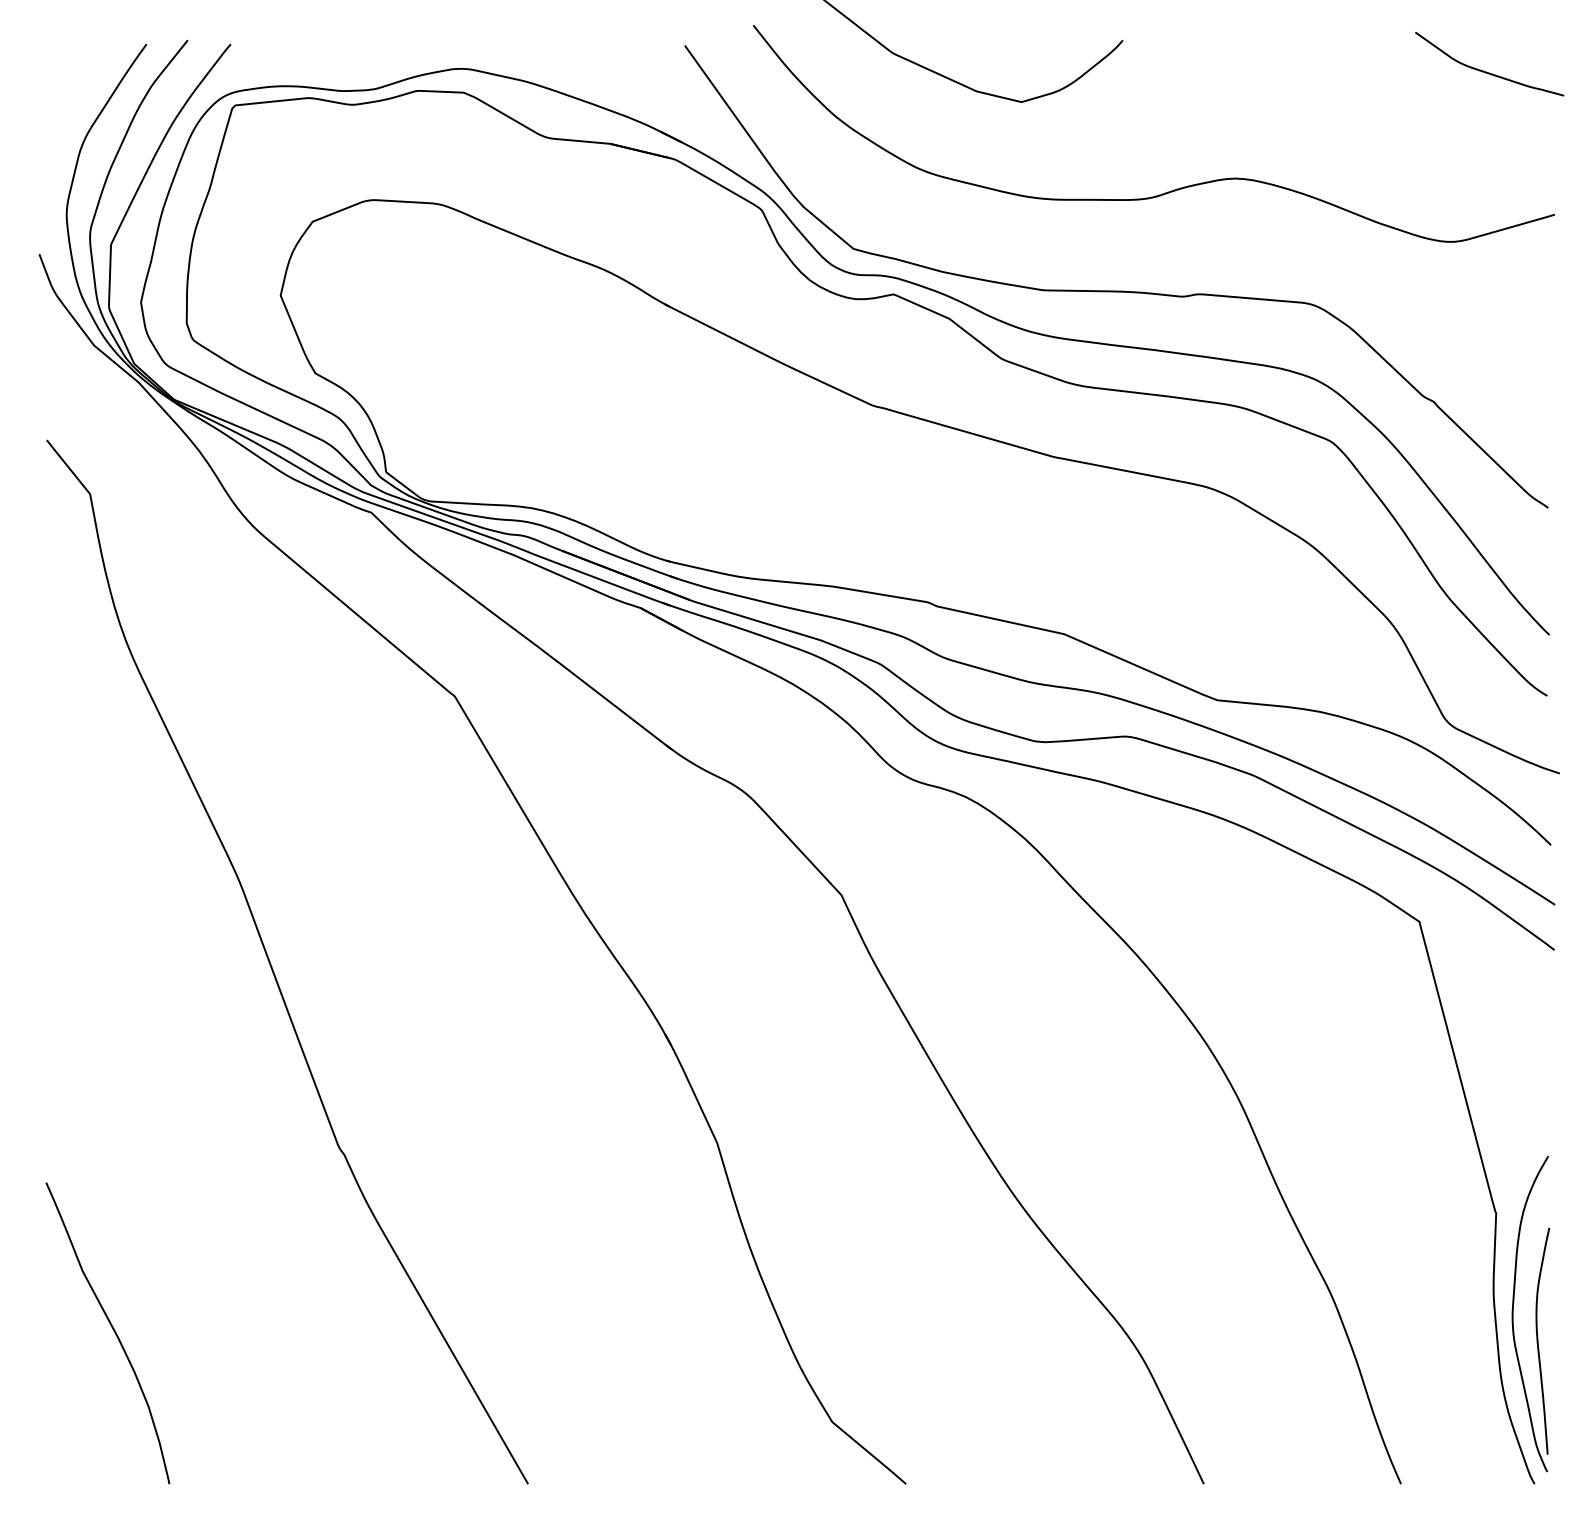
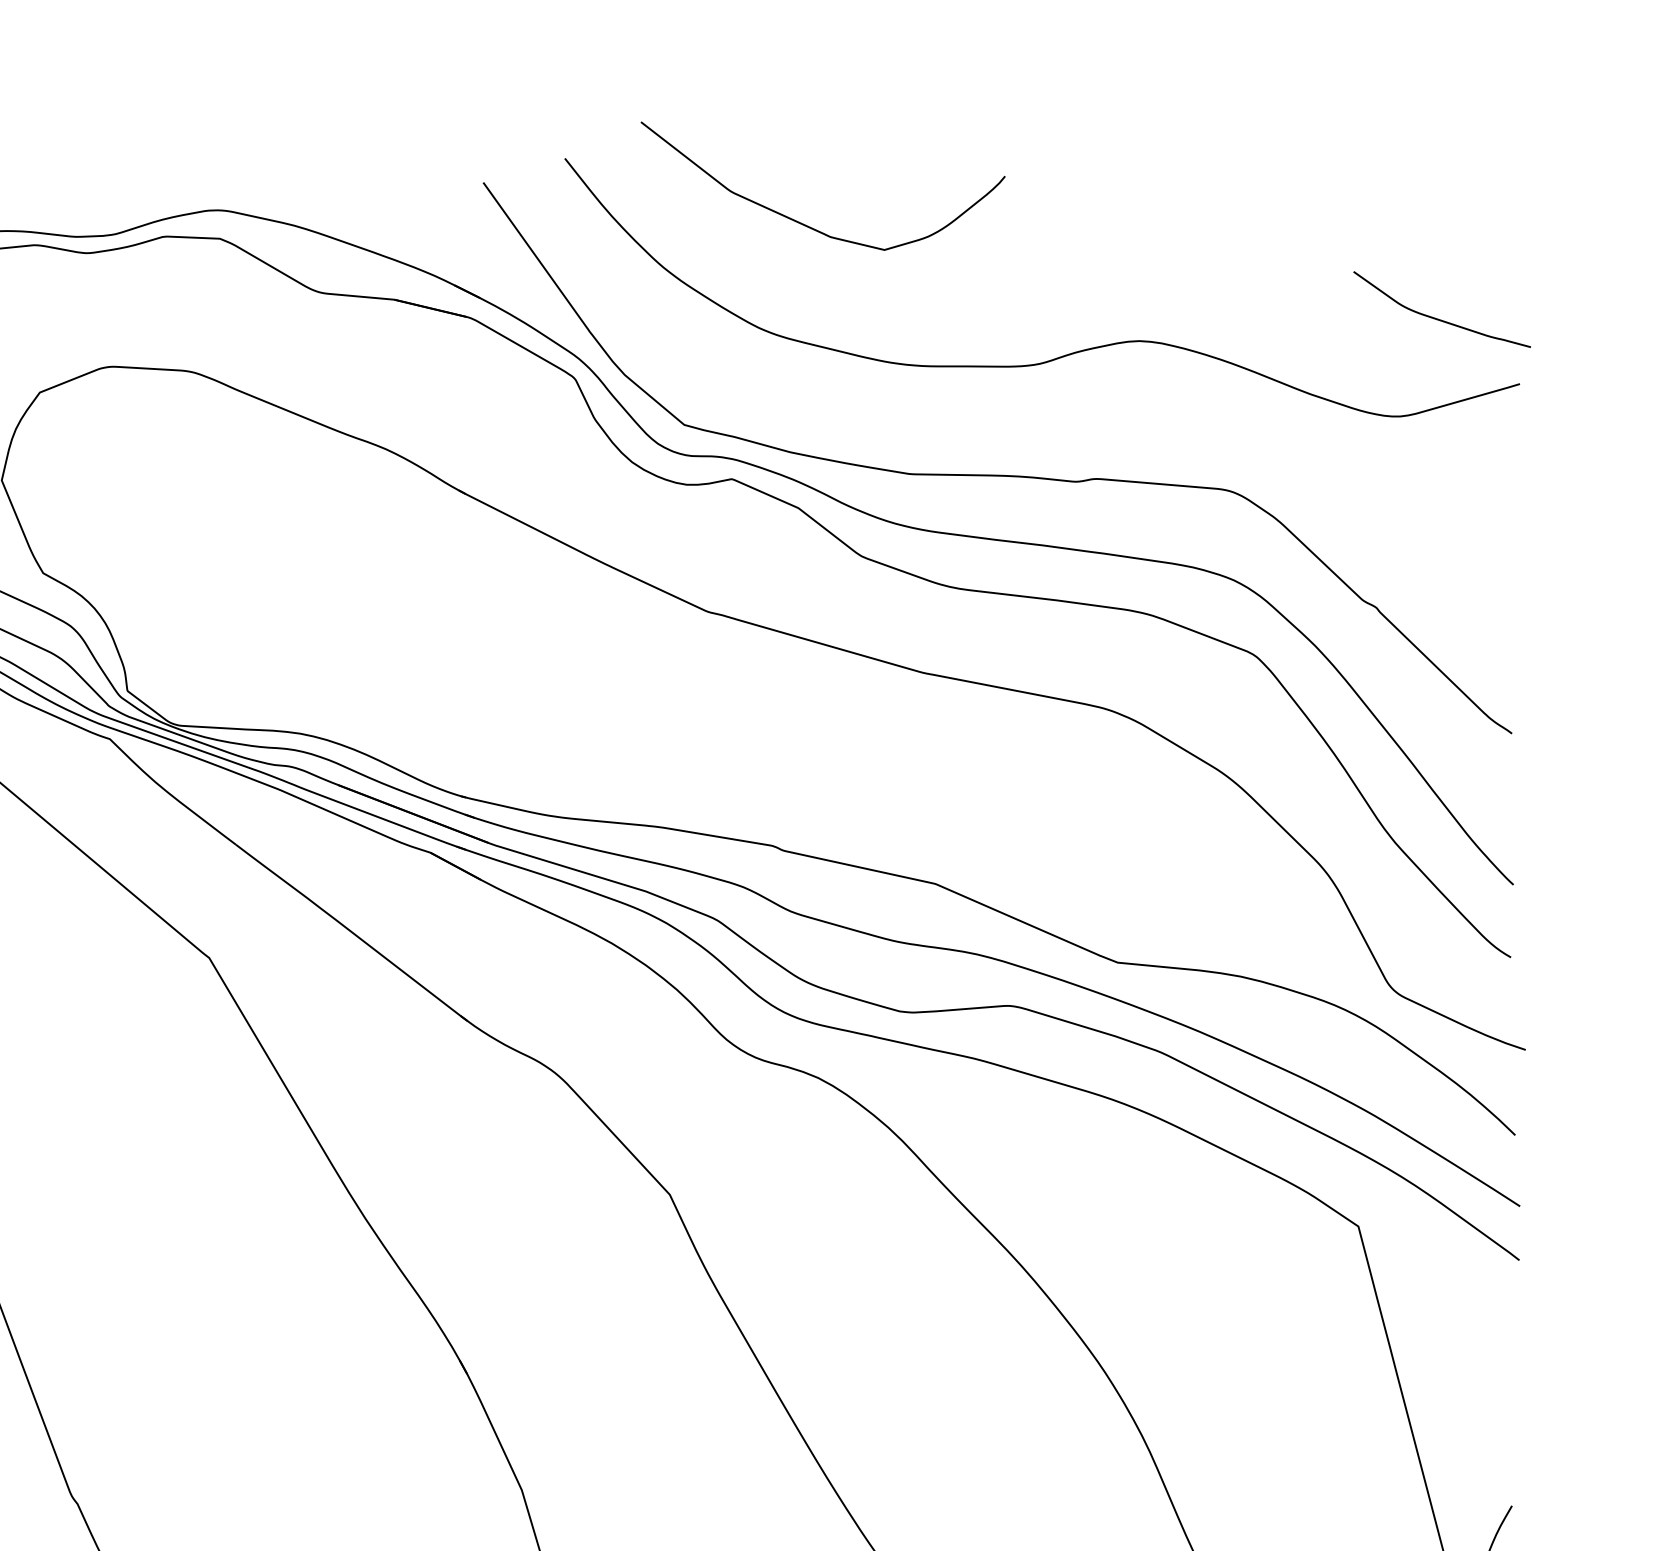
curve: (1486, 71) -> (1438, 318), moved

